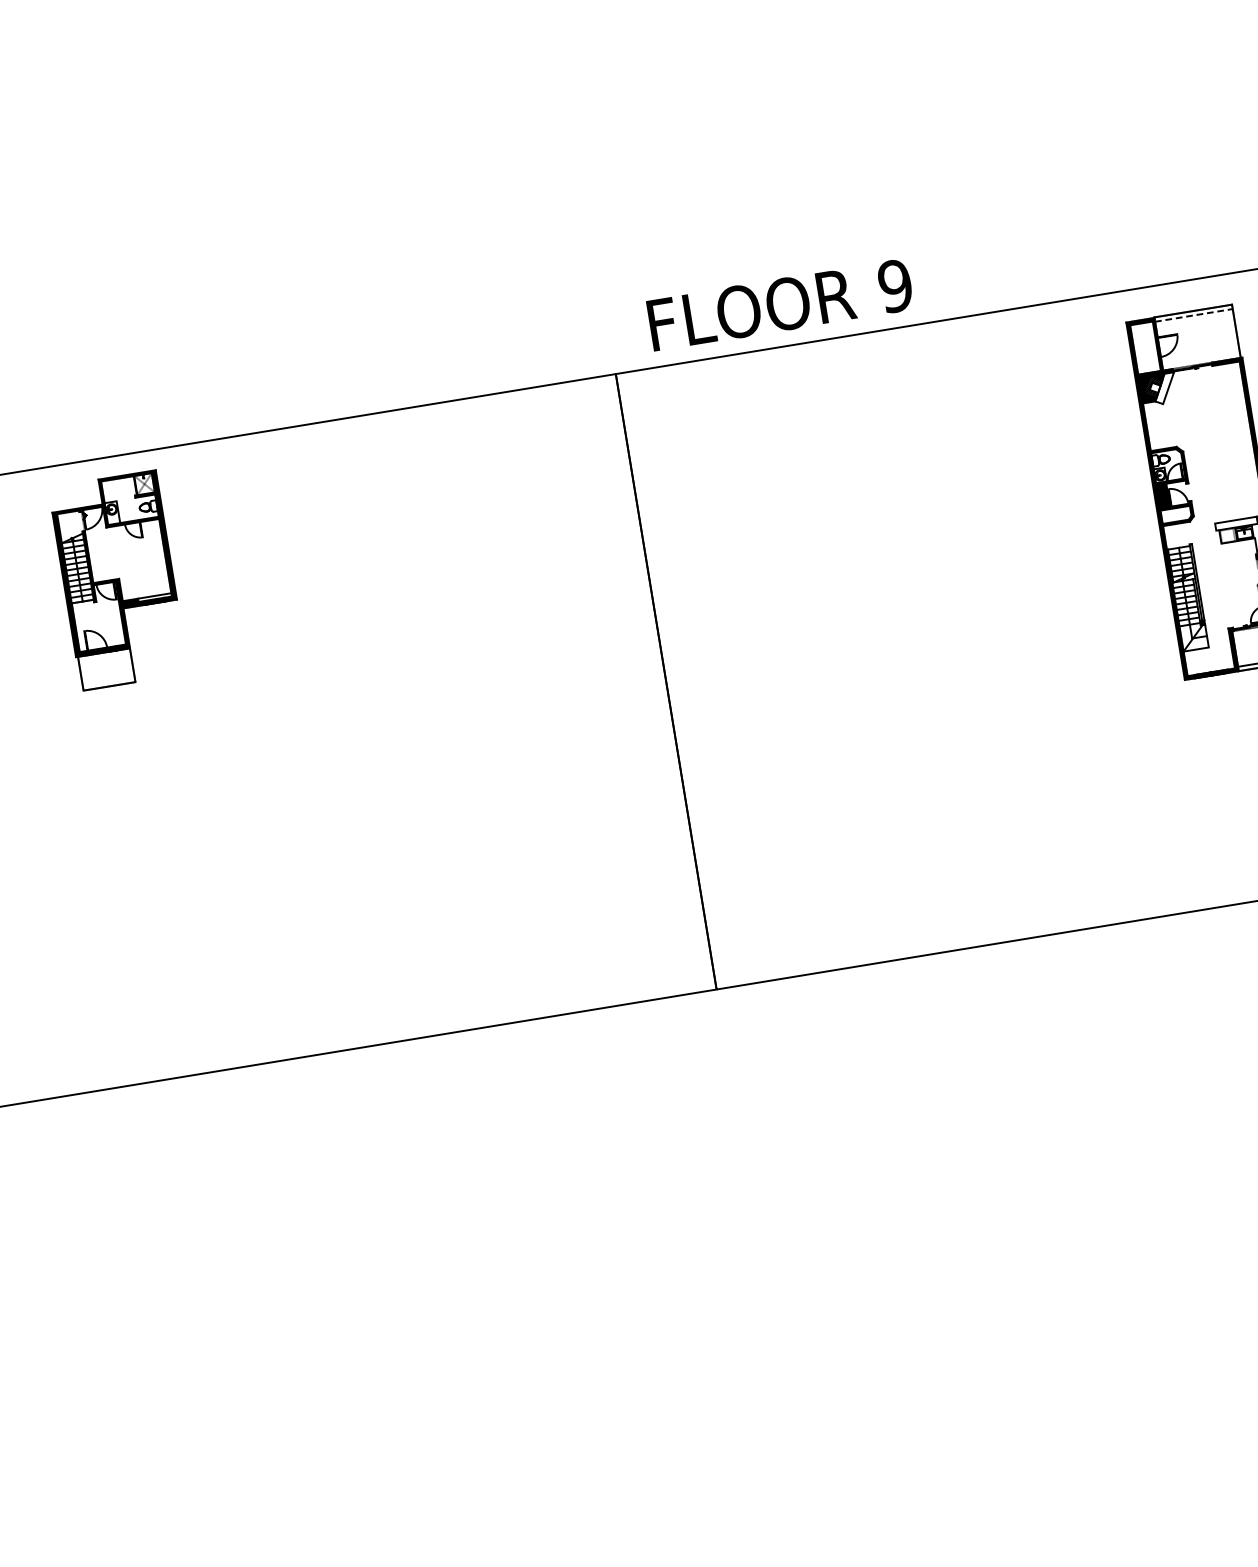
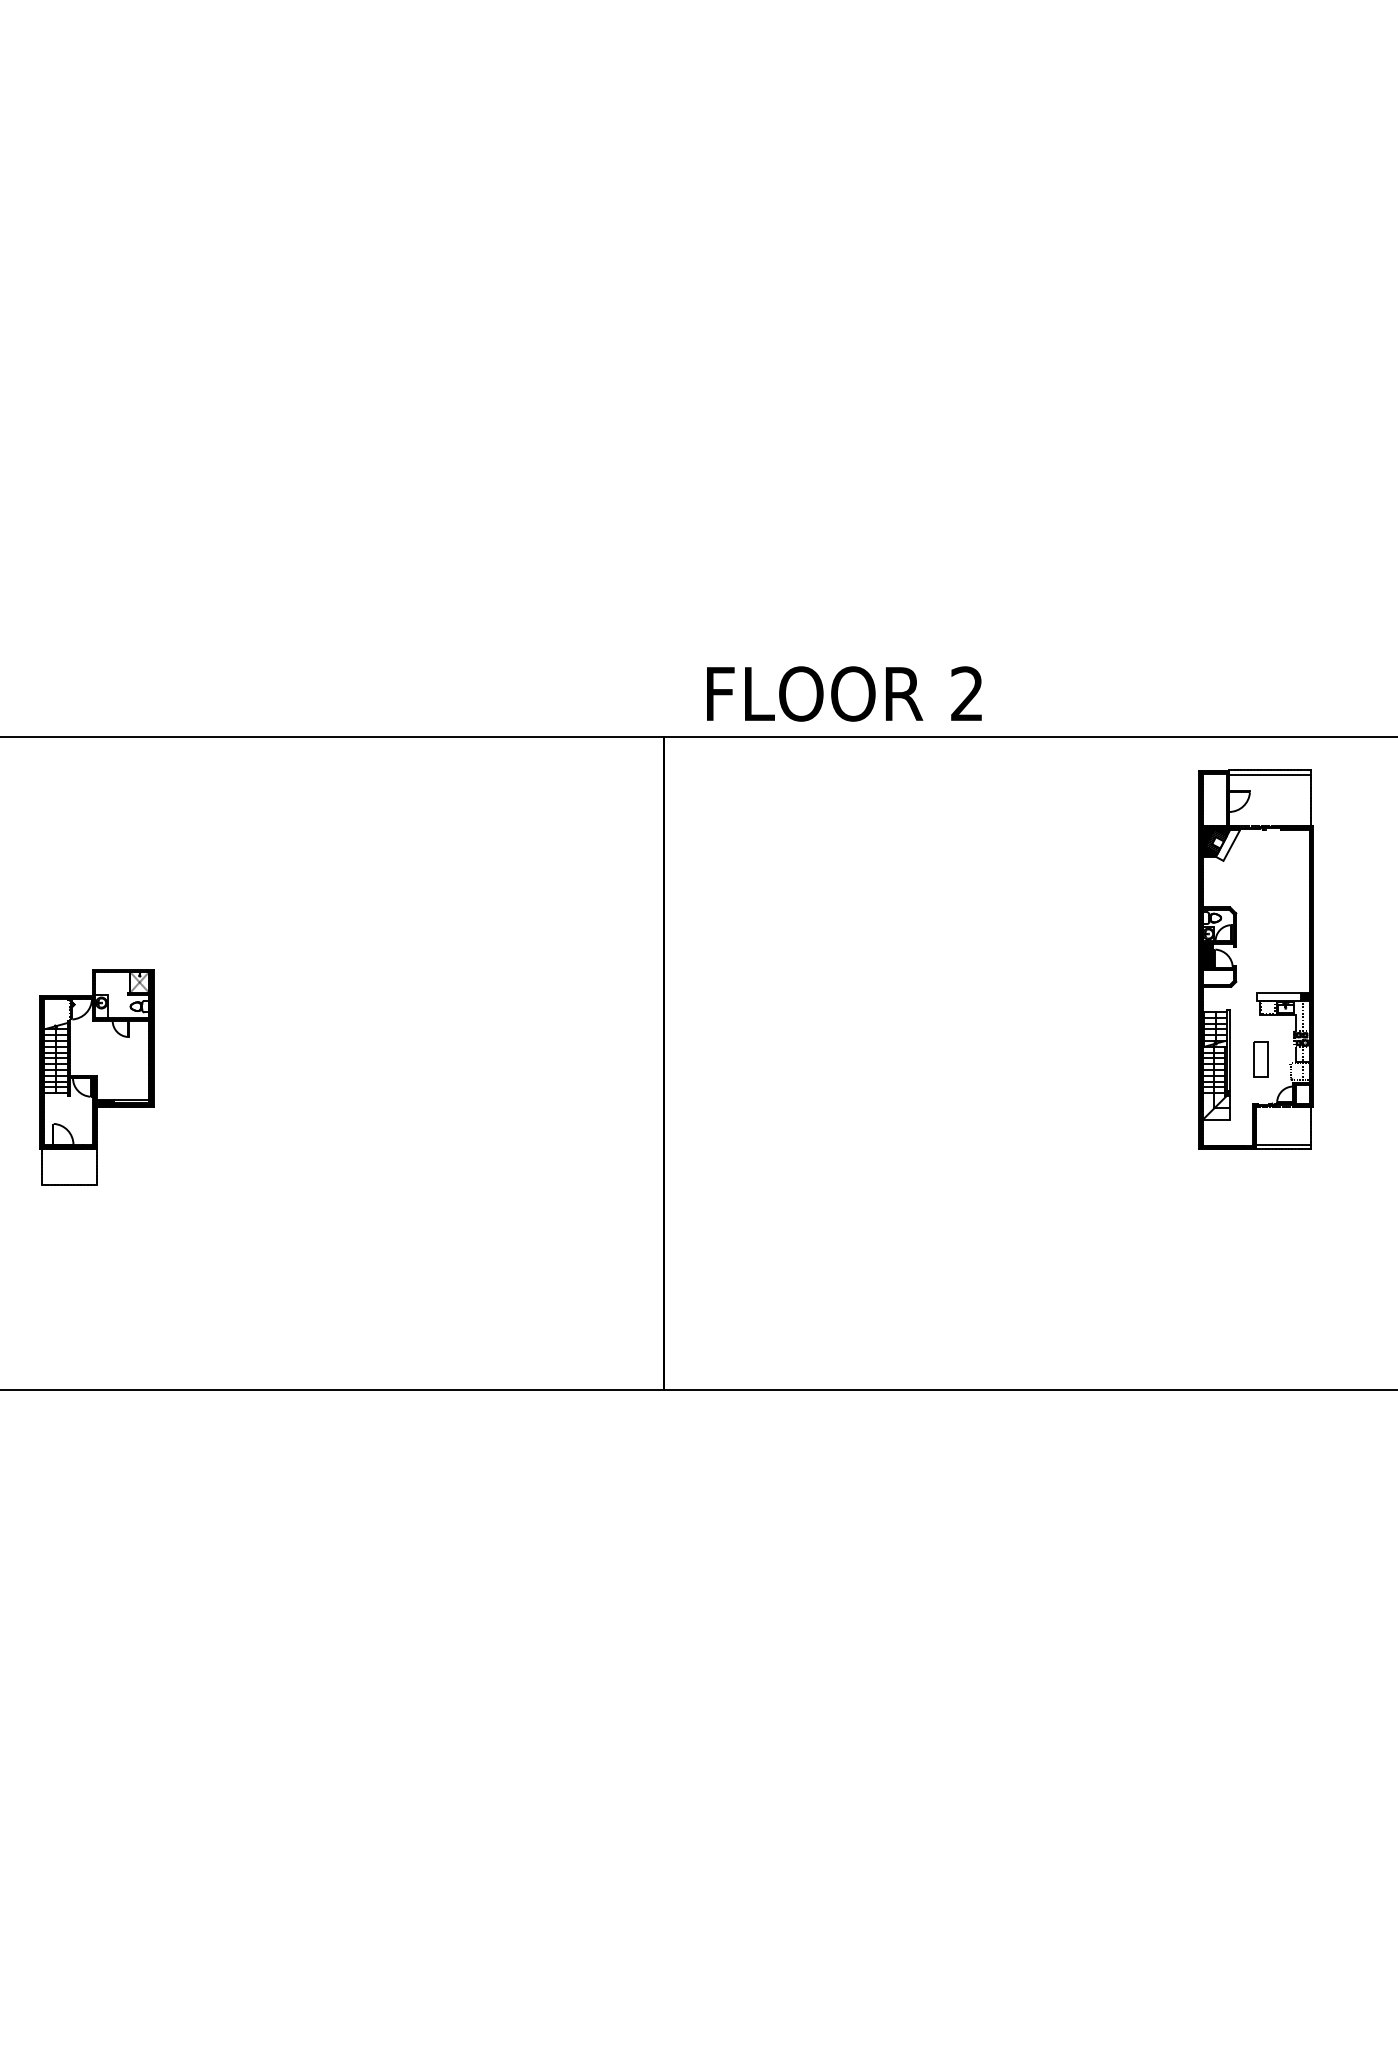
text: (894, 285) -> (966, 693), 9 -> 2
line: (1194, 315) -> (1270, 774), dashed -> solid
part: (118, 580) -> (96, 1077), moved
part: (1228, 585) -> (1260, 1059), added

